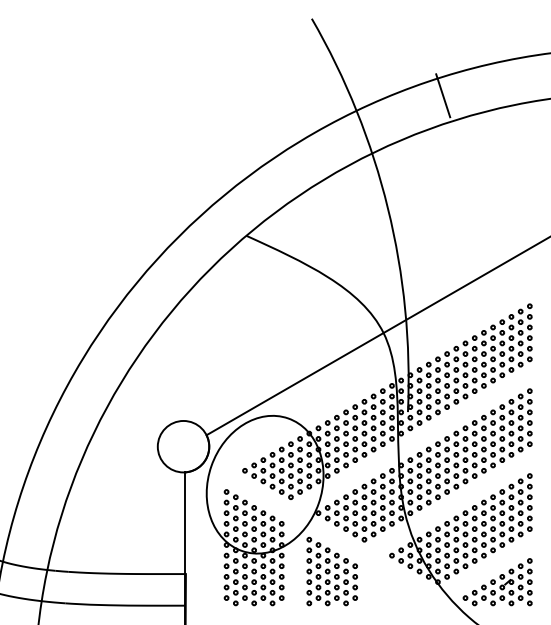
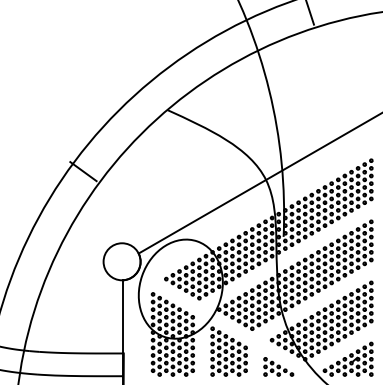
line: (129, 321) -> (83, 171), added
part: (401, 592) -> (278, 366), added

